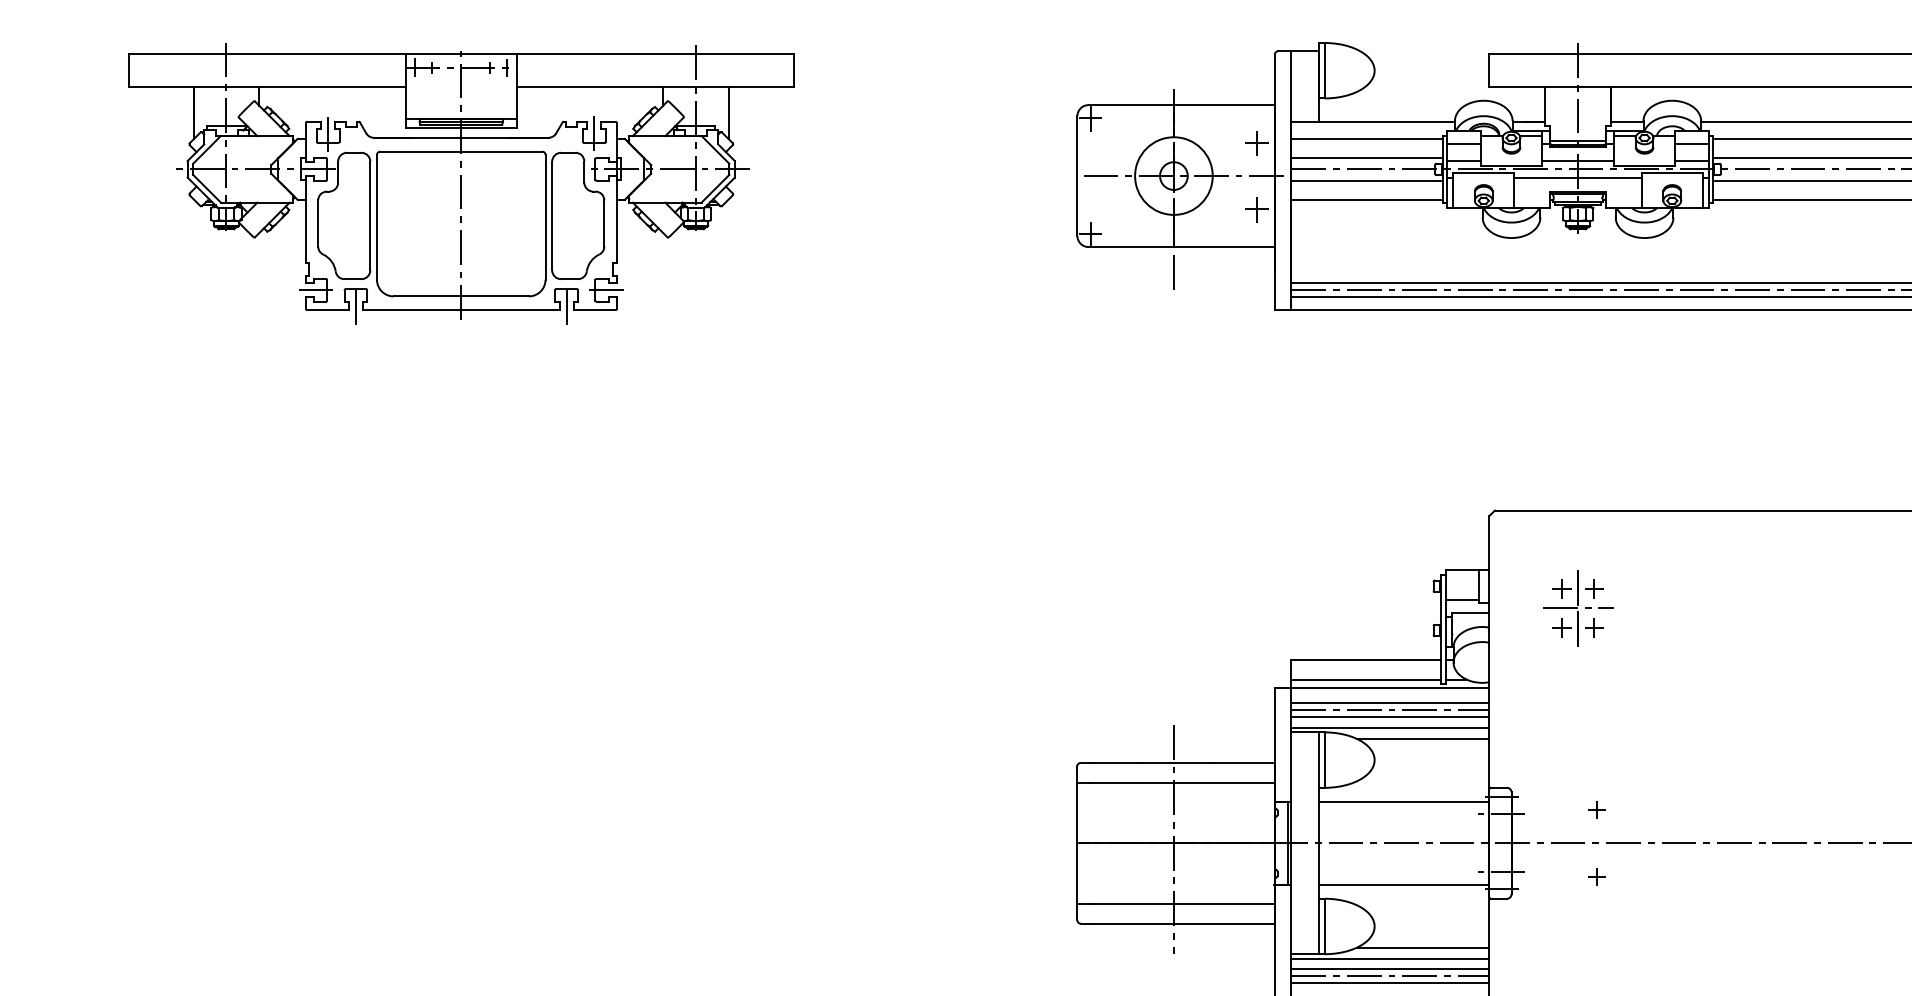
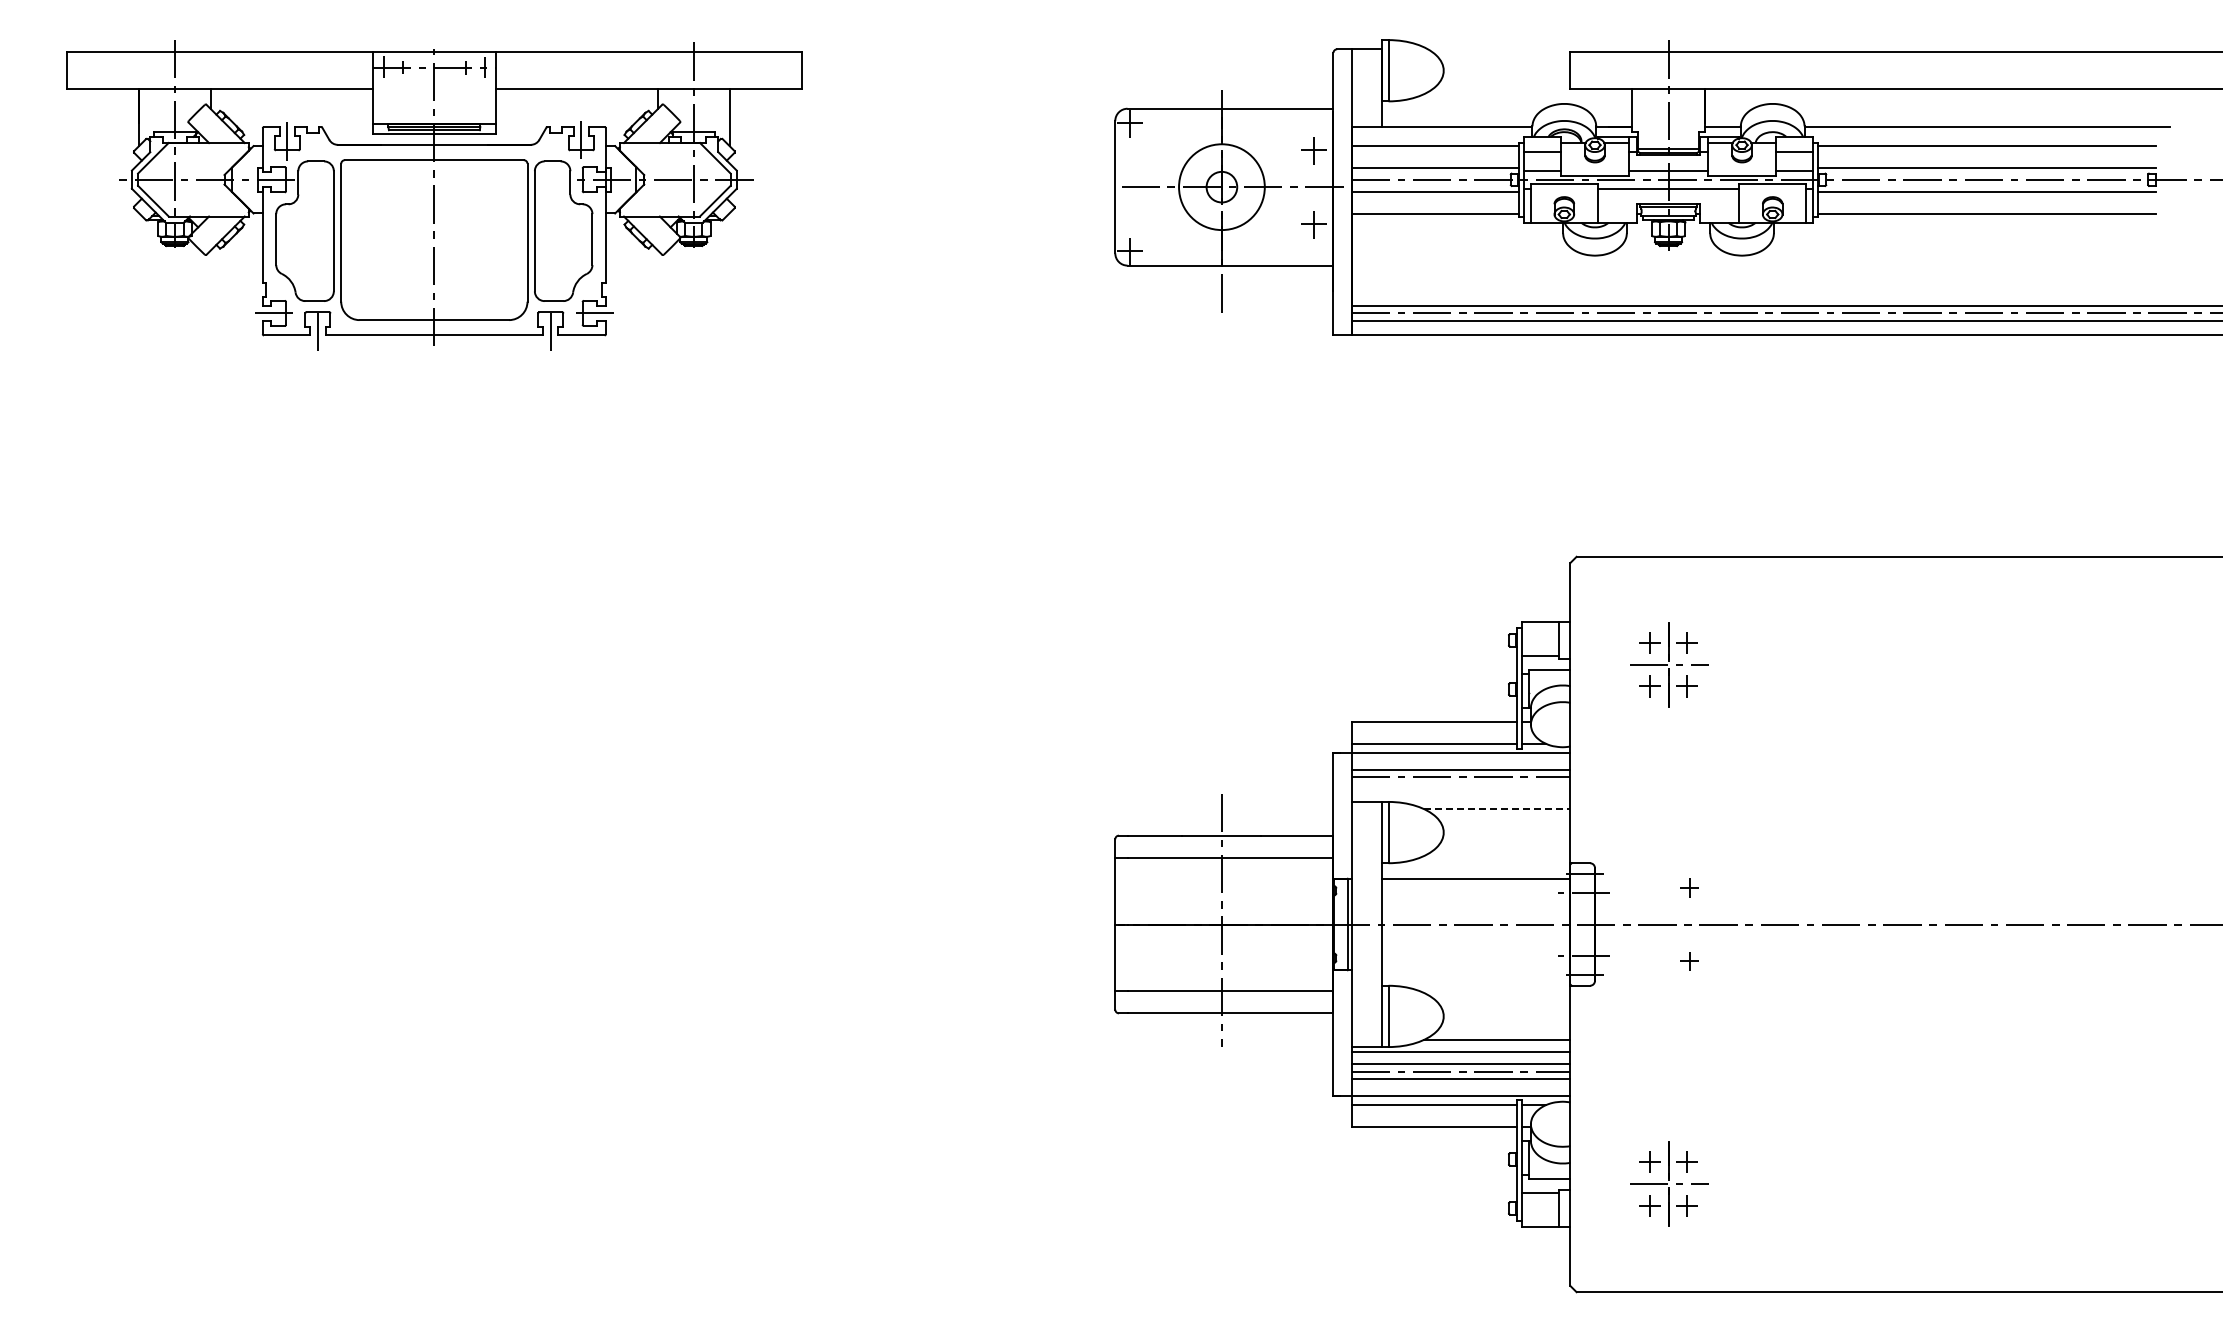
line: (1389, 717) -> (1460, 785), removed
line: (1389, 728) -> (1460, 797), removed
line: (1423, 739) -> (1497, 809), solid -> dashed
line: (1404, 884) -> (1476, 970), removed

